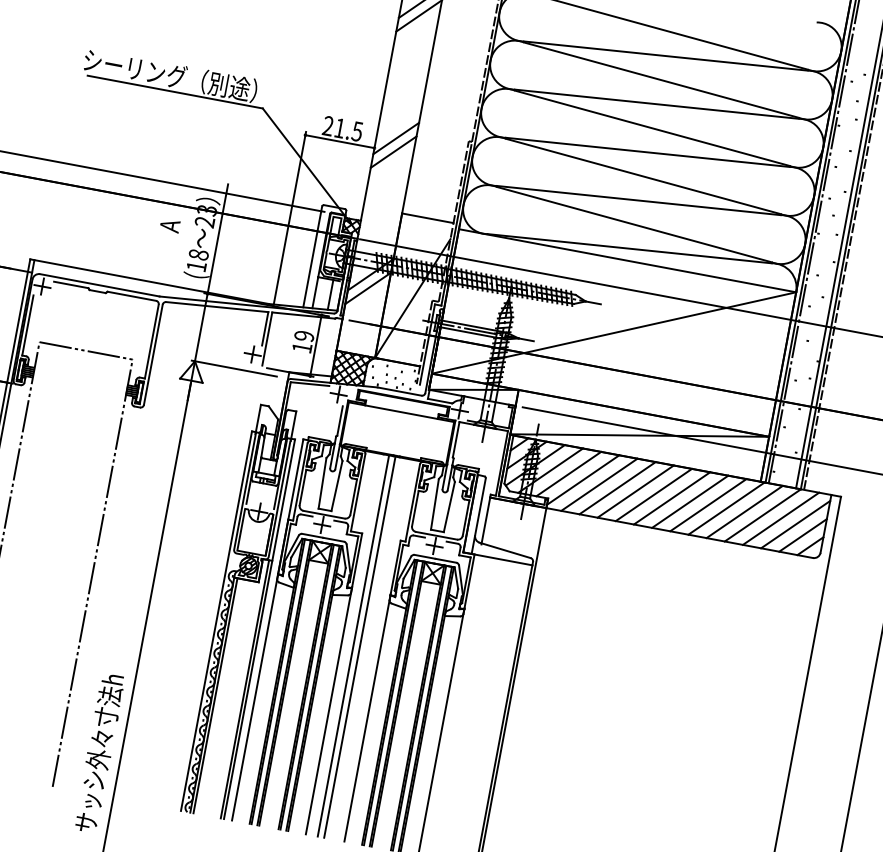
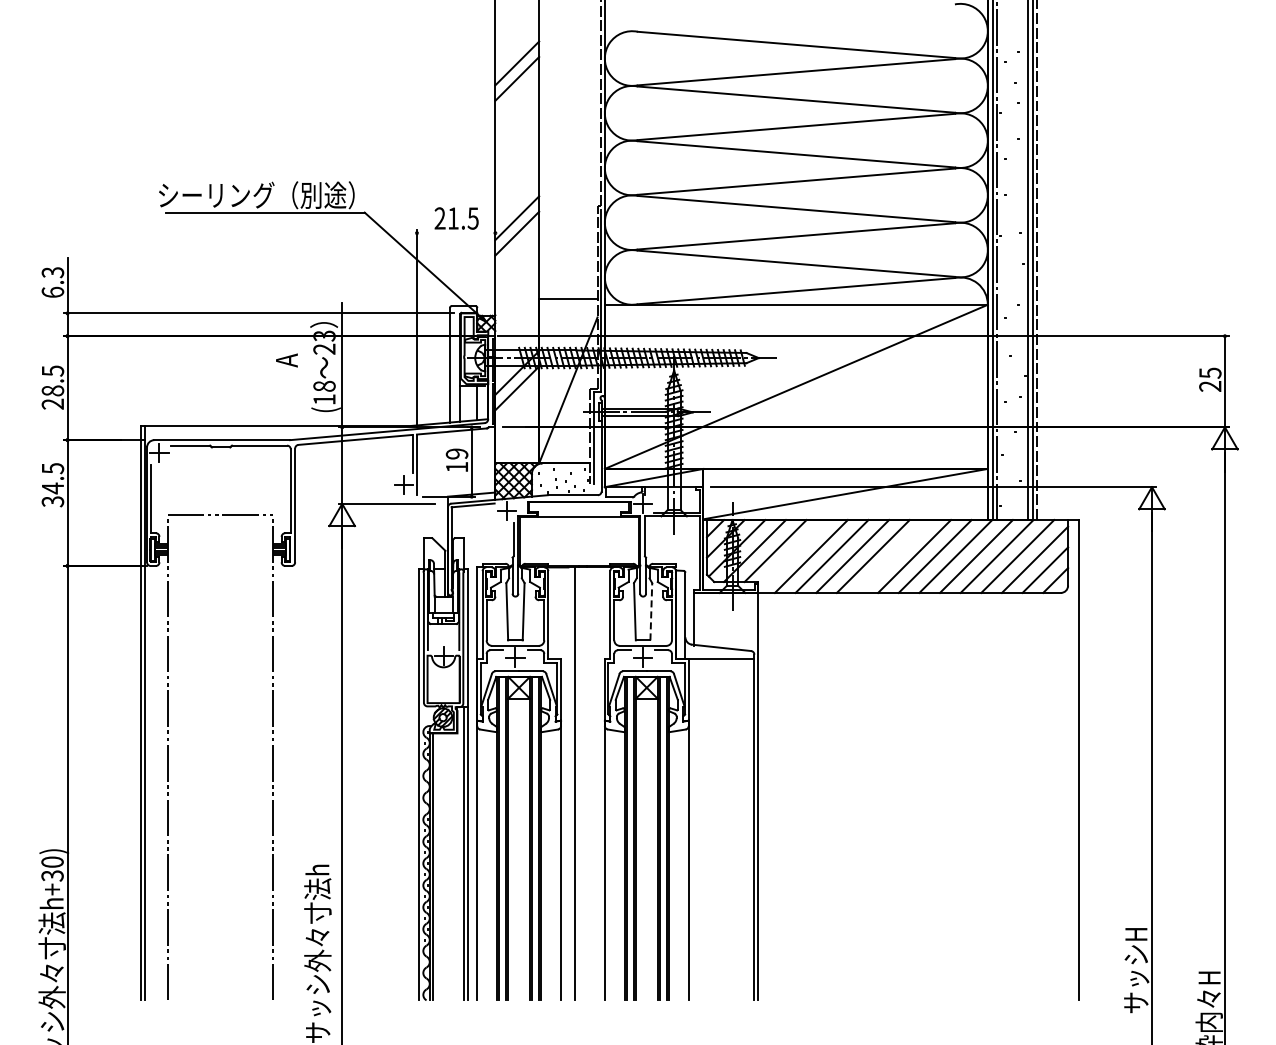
line: (340, 142) -> (456, 233), removed
line: (583, 479) -> (792, 554), removed
line: (671, 498) -> (893, 556), removed
line: (449, 506) -> (651, 611), solid -> dashed
line: (359, 646) -> (581, 783), removed

